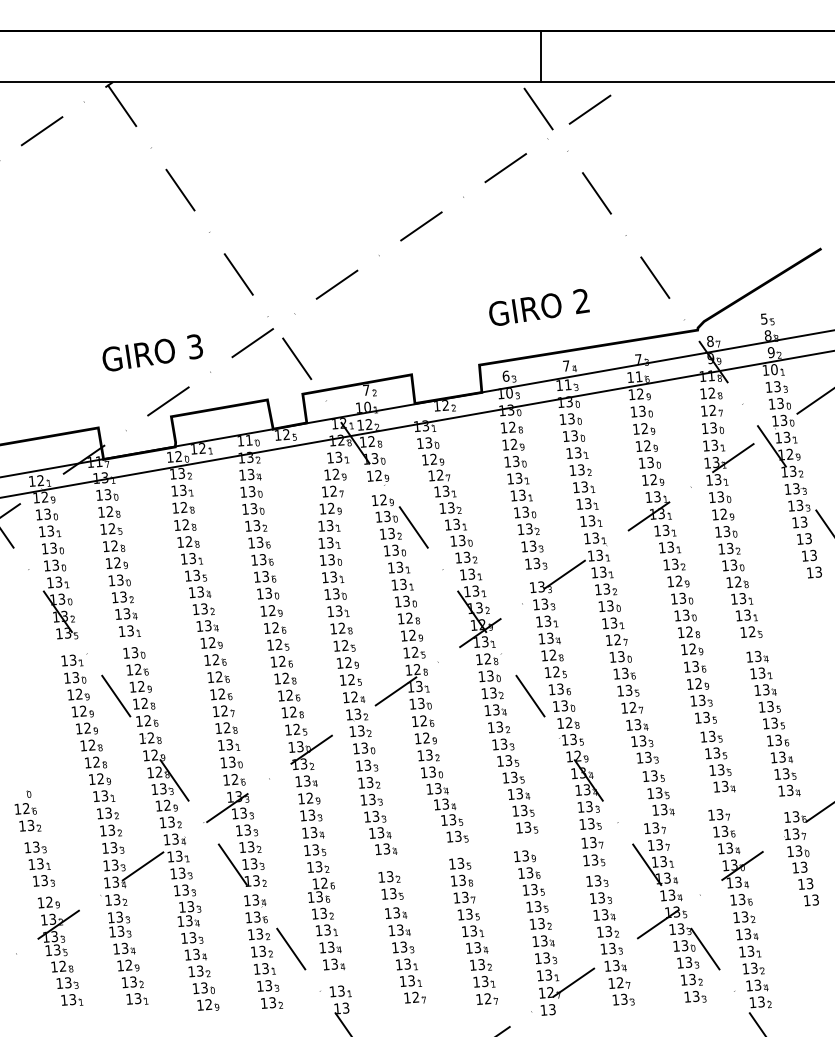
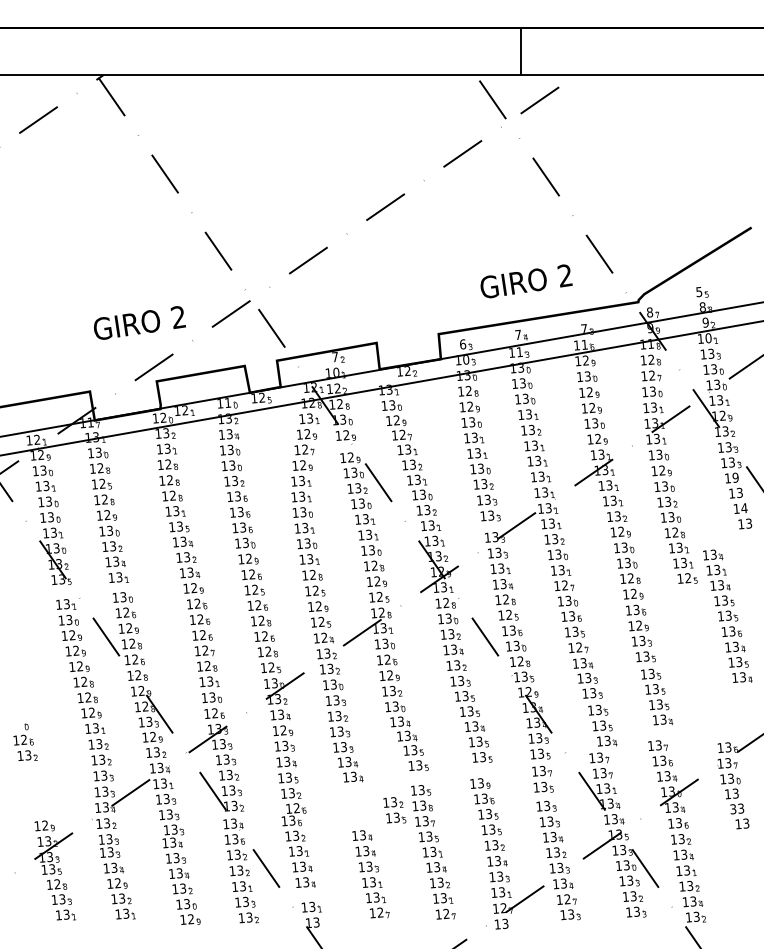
line: (541, 56) -> (521, 51), moved
text: (539, 307) -> (526, 281), moved
text: (194, 346) -> (177, 317), 3 -> 2
text: (803, 521) -> (735, 477), 13 -> 19
text: (813, 555) -> (744, 508), 13 -> 14
part: (773, 722) -> (727, 615), moved
part: (39, 863) -> (36, 790), removed
text: (801, 884) -> (733, 809), 13 -> 33
part: (390, 885) -> (394, 810), moved

